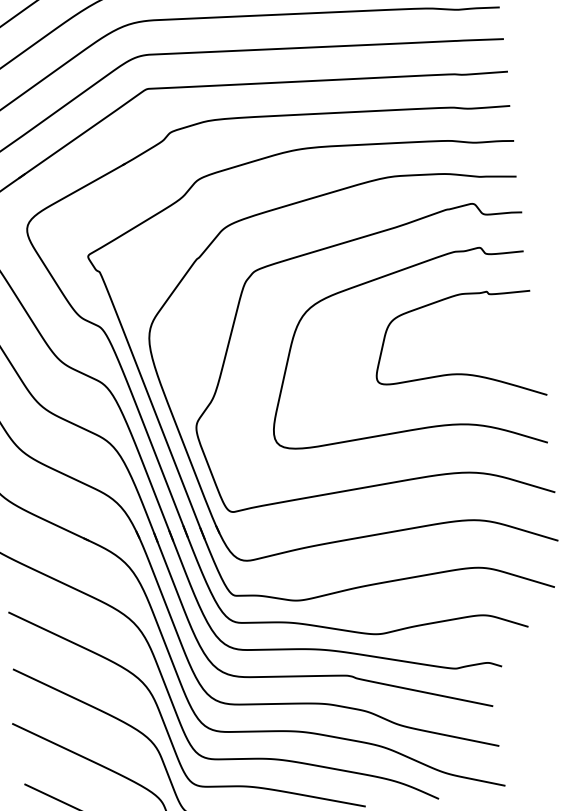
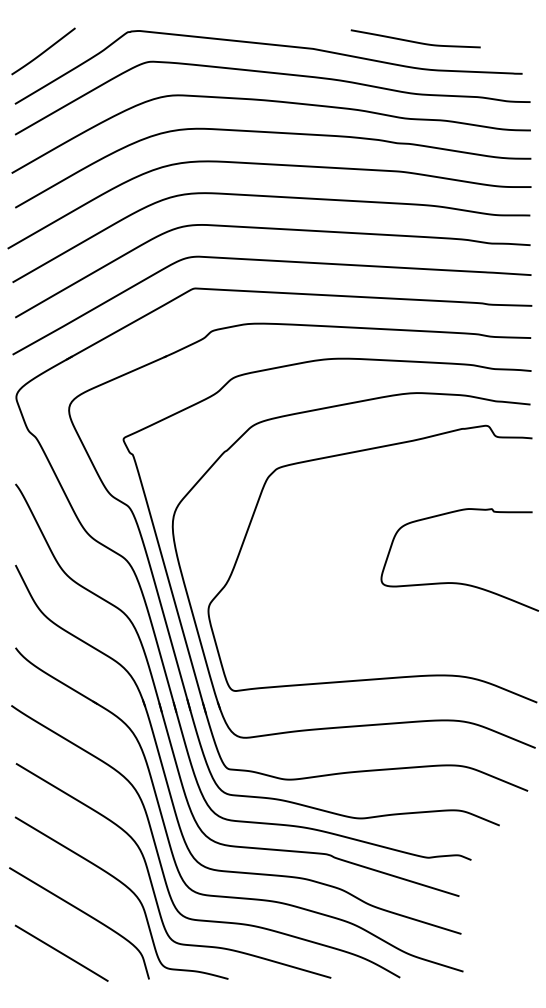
curve: (419, 427) -> (416, 629), removed

